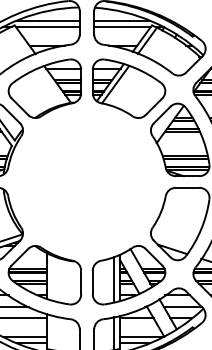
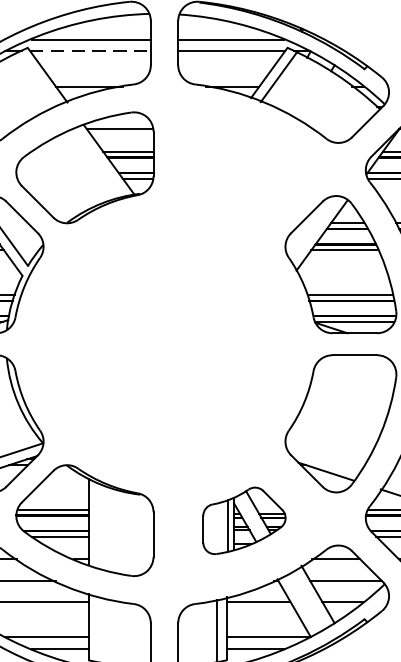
line: (47, 27) -> (89, 51), solid -> dashed
part: (129, 88) -> (244, 167), removed
part: (129, 275) -> (244, 521), size x0.6

